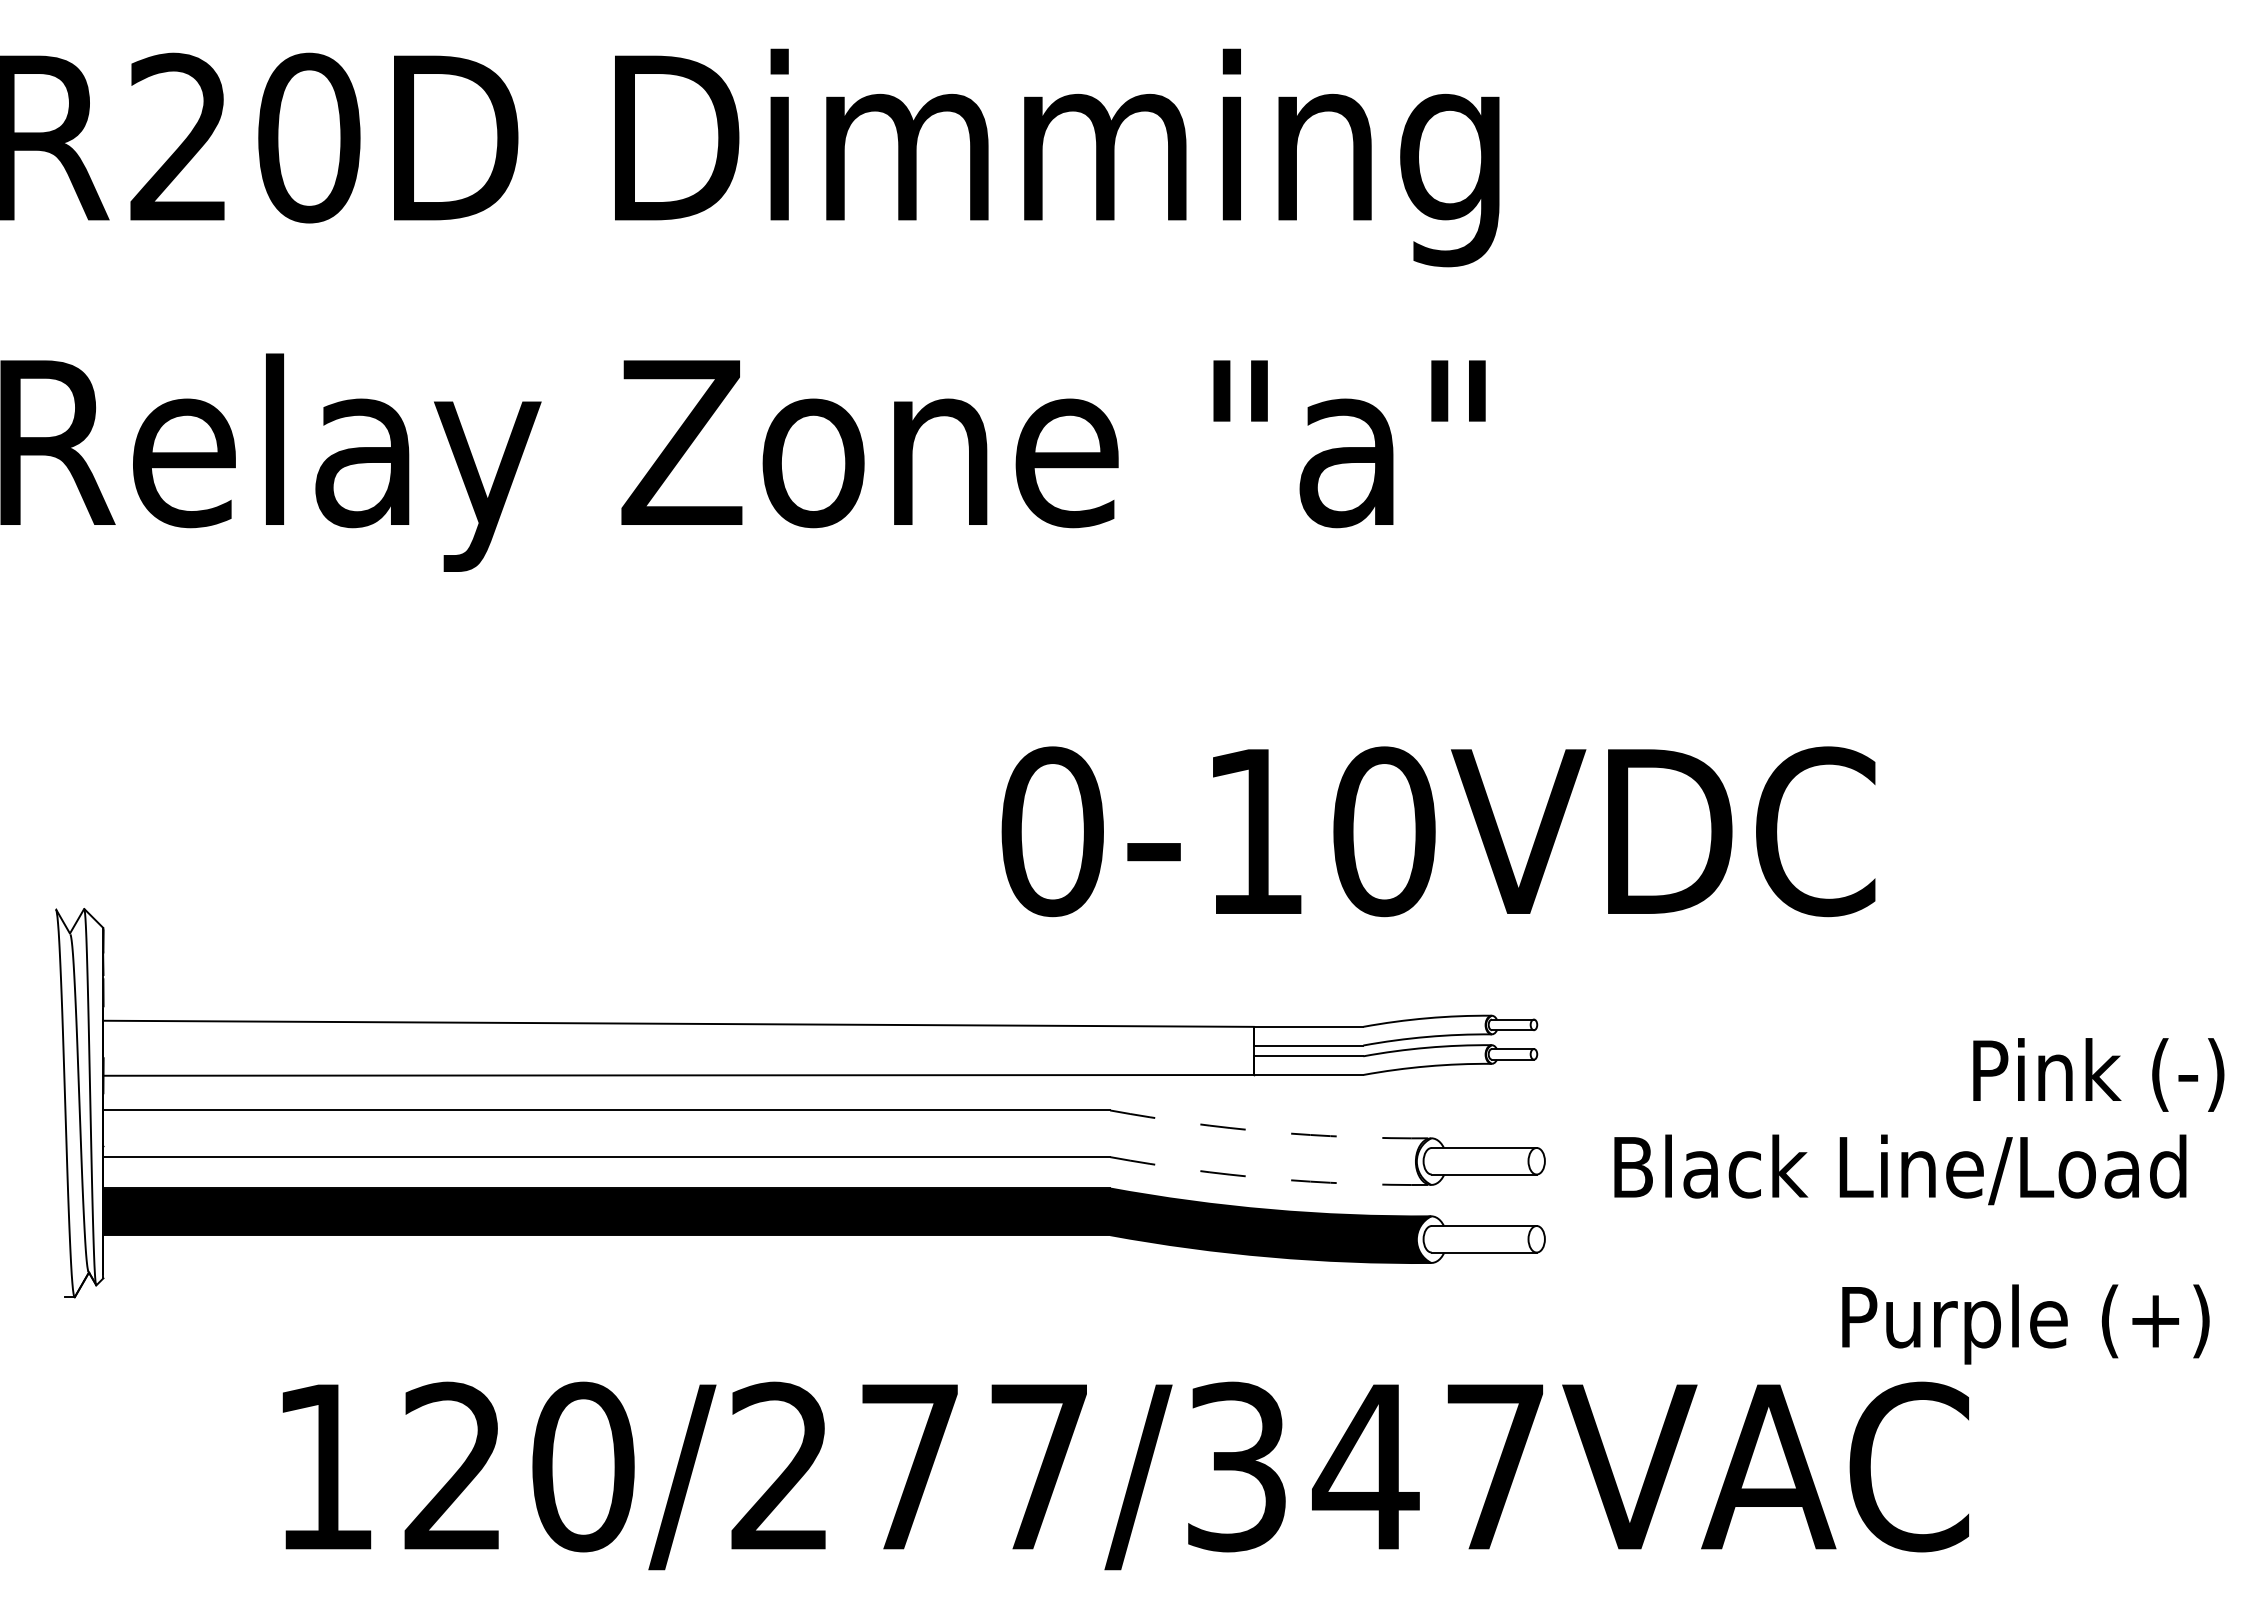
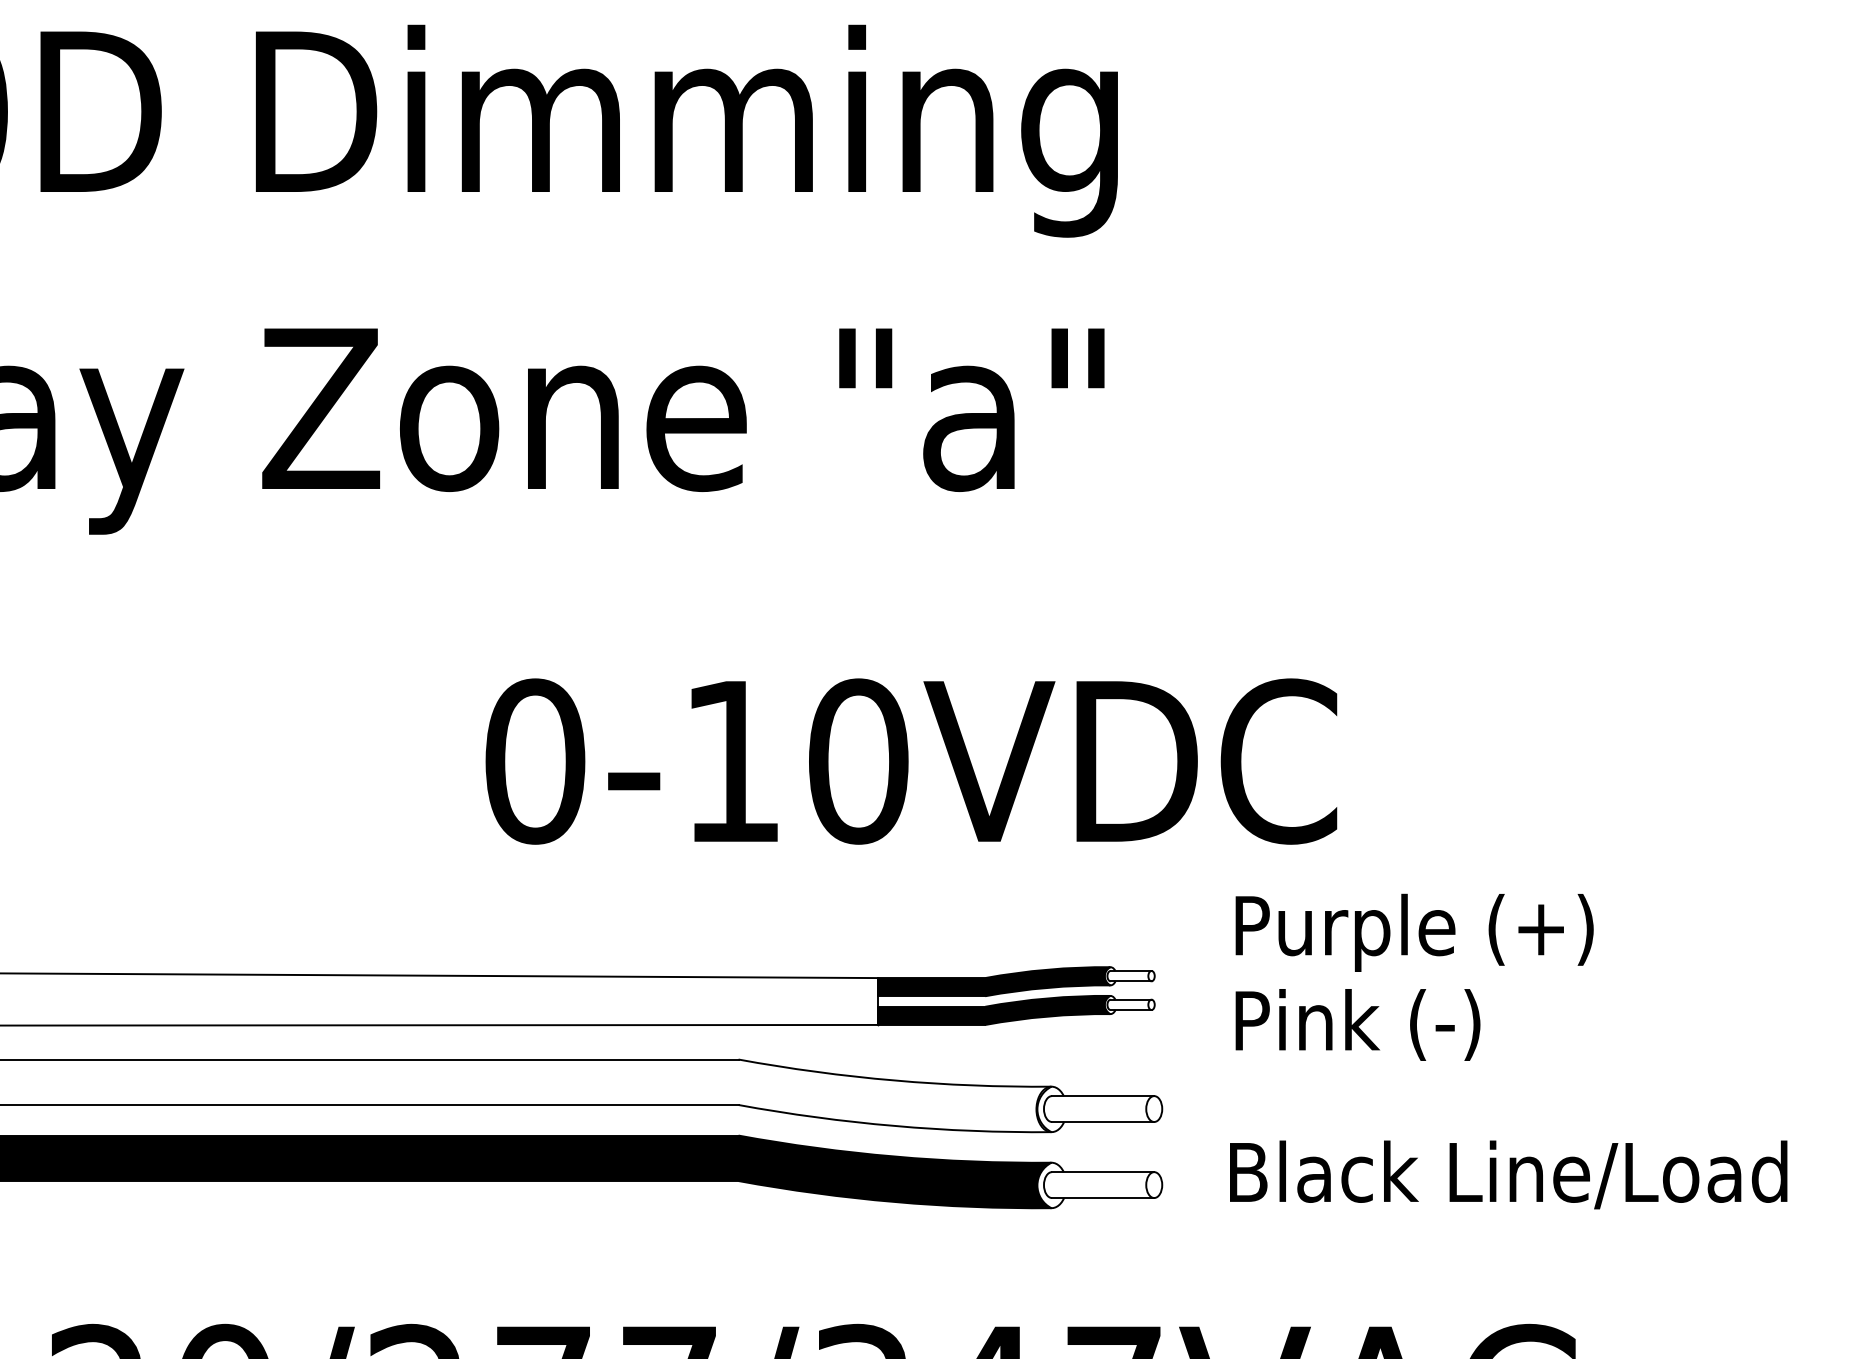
text: (1438, 831) -> (911, 761), moved
fill: (1372, 1030) -> (994, 981), added
fill: (1372, 1059) -> (994, 1009), added
text: (2098, 1074) -> (1357, 1024), moved
arc: (1270, 1131) -> (894, 1080), dashed -> solid
text: (1900, 1169) -> (1508, 1174), moved
arc: (1270, 1178) -> (894, 1125), dashed -> solid
text: (2025, 1324) -> (1414, 932), moved

